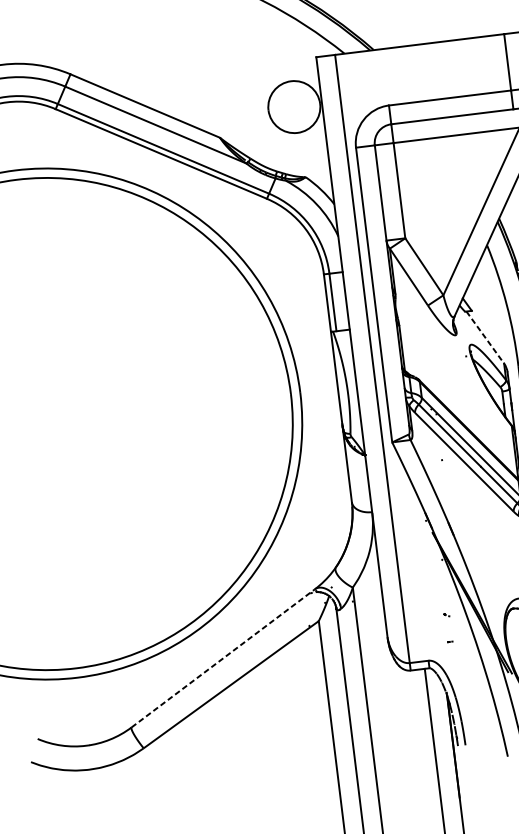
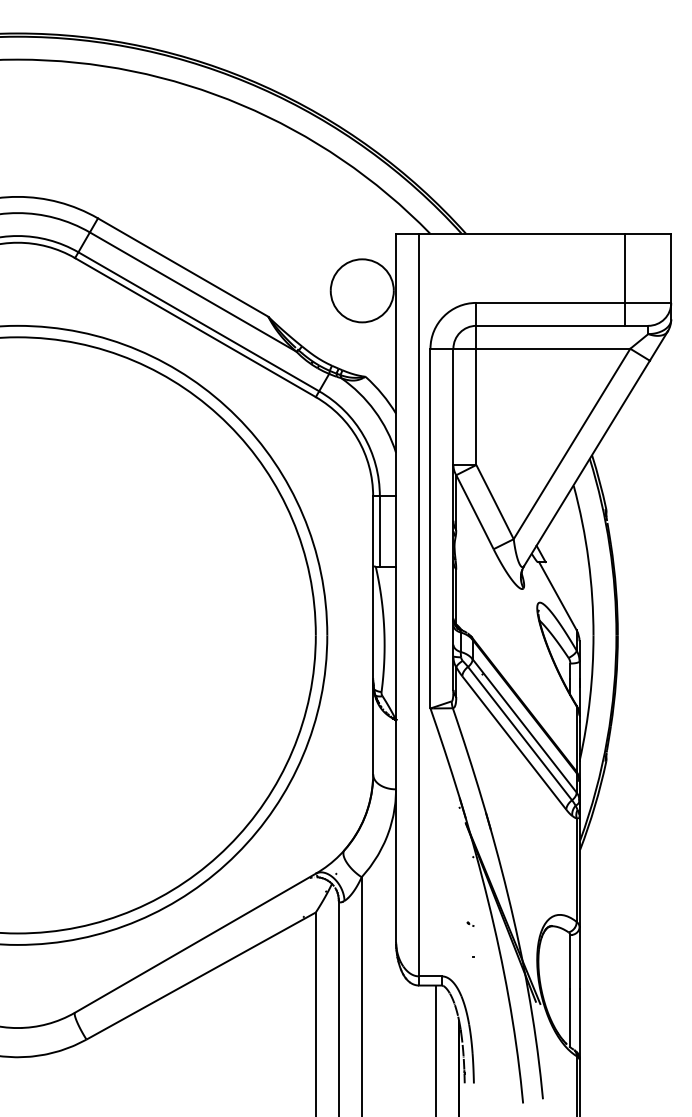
line: (485, 337) -> (557, 596), dashed -> solid
line: (223, 657) -> (195, 942), dashed -> solid

